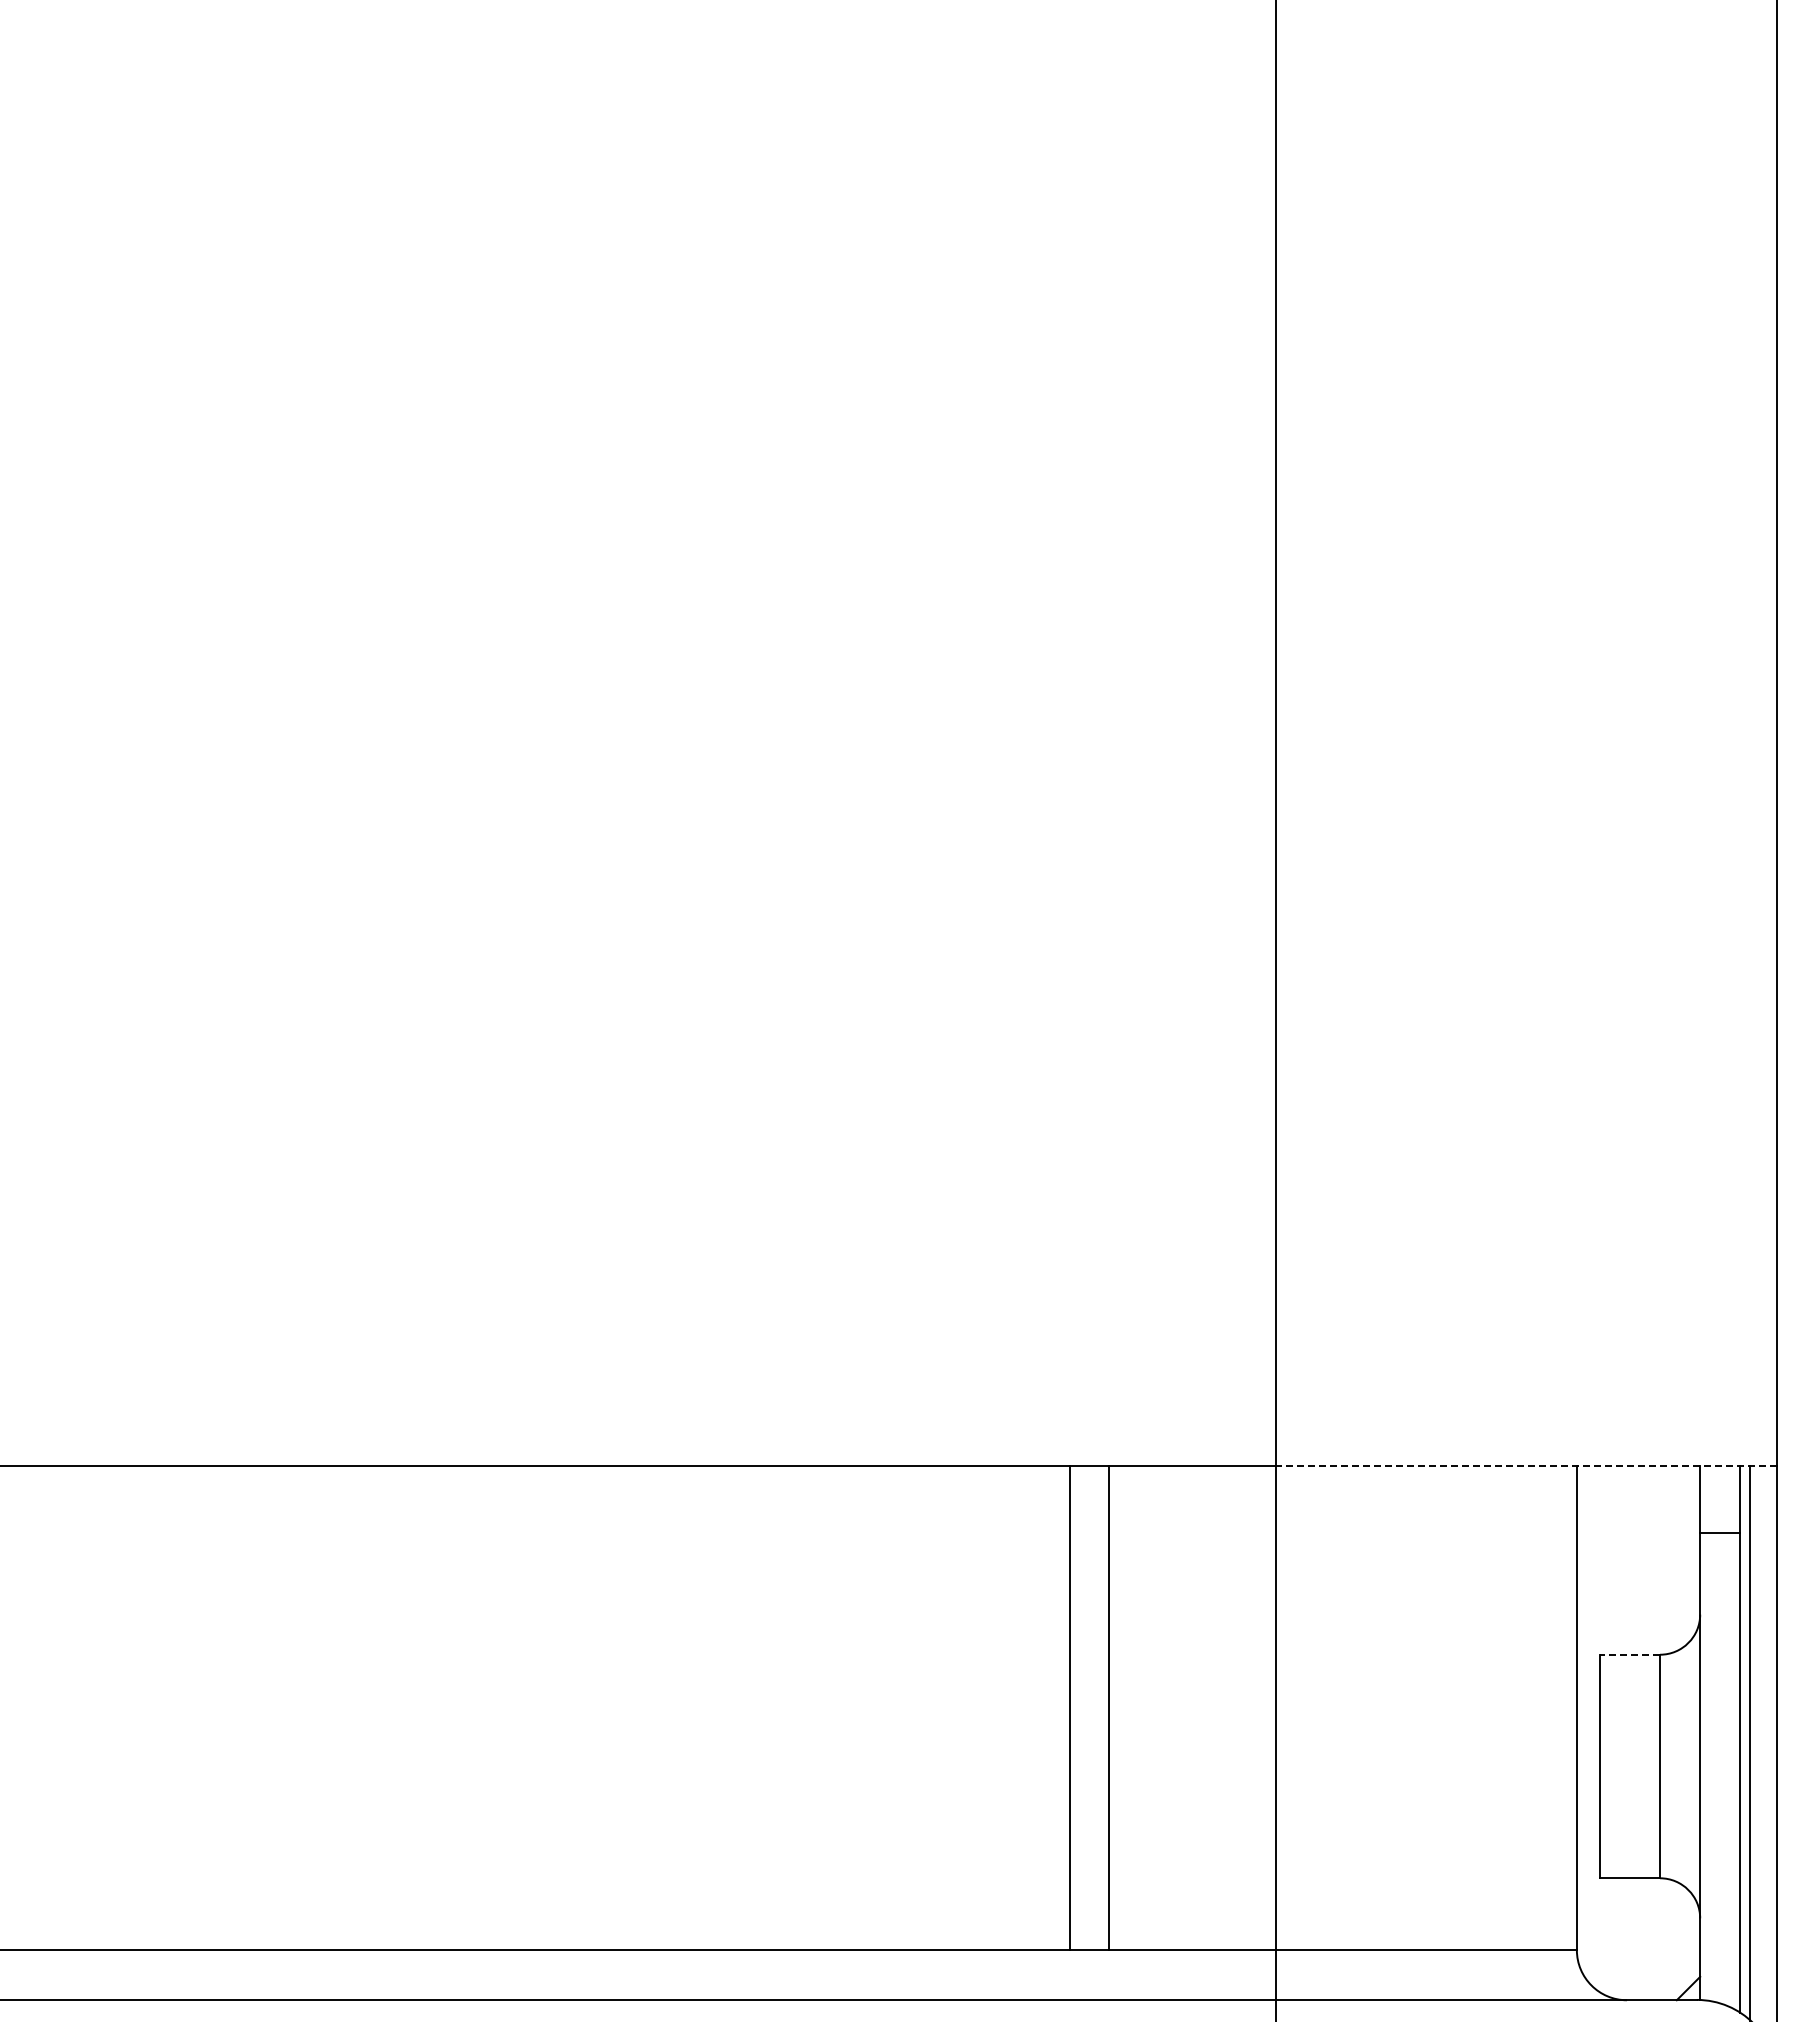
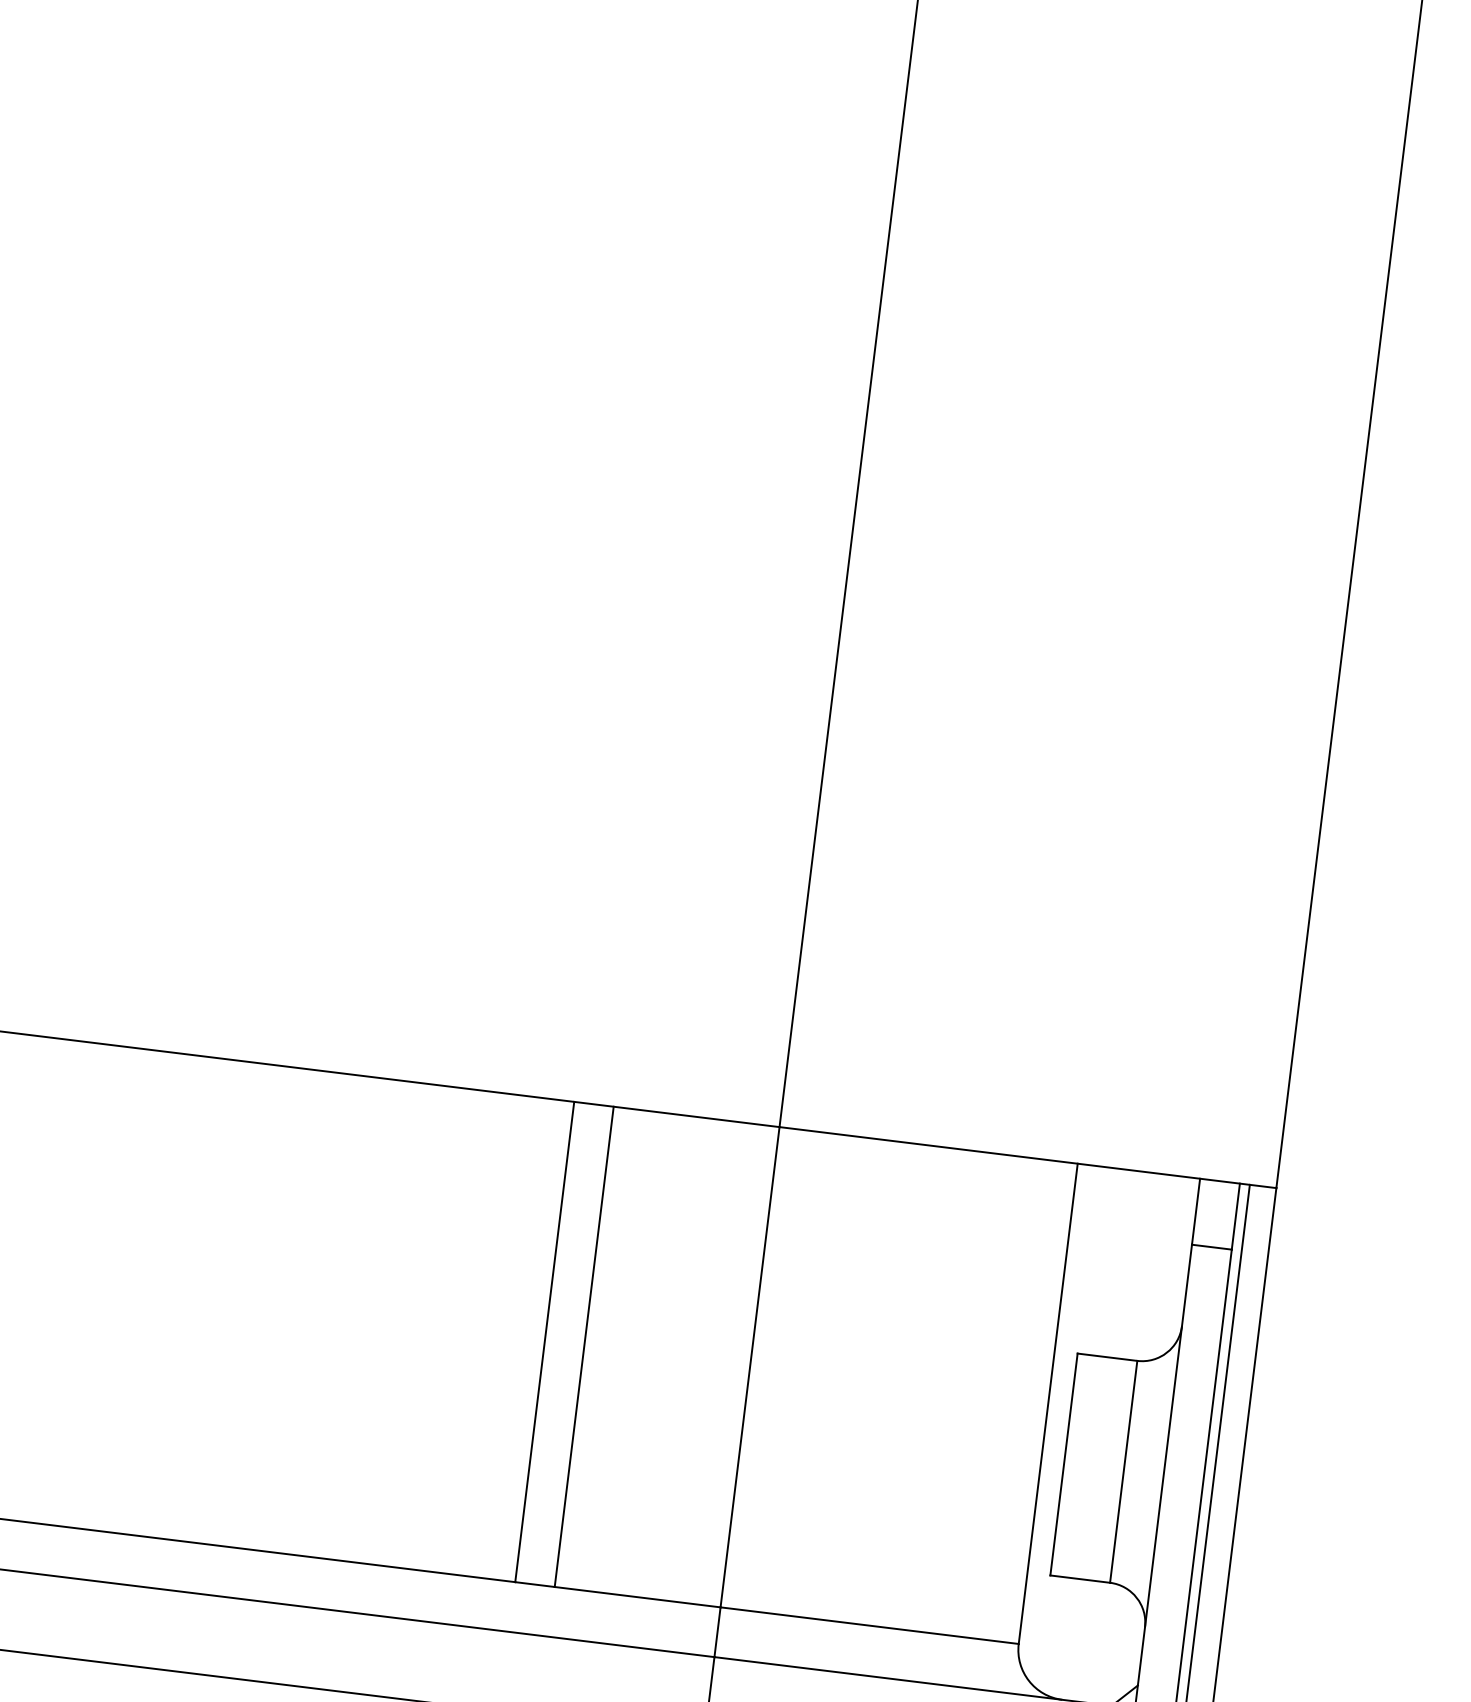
line: (1526, 1466) -> (1027, 1157), dashed -> solid
line: (1629, 1654) -> (1106, 1356), dashed -> solid

